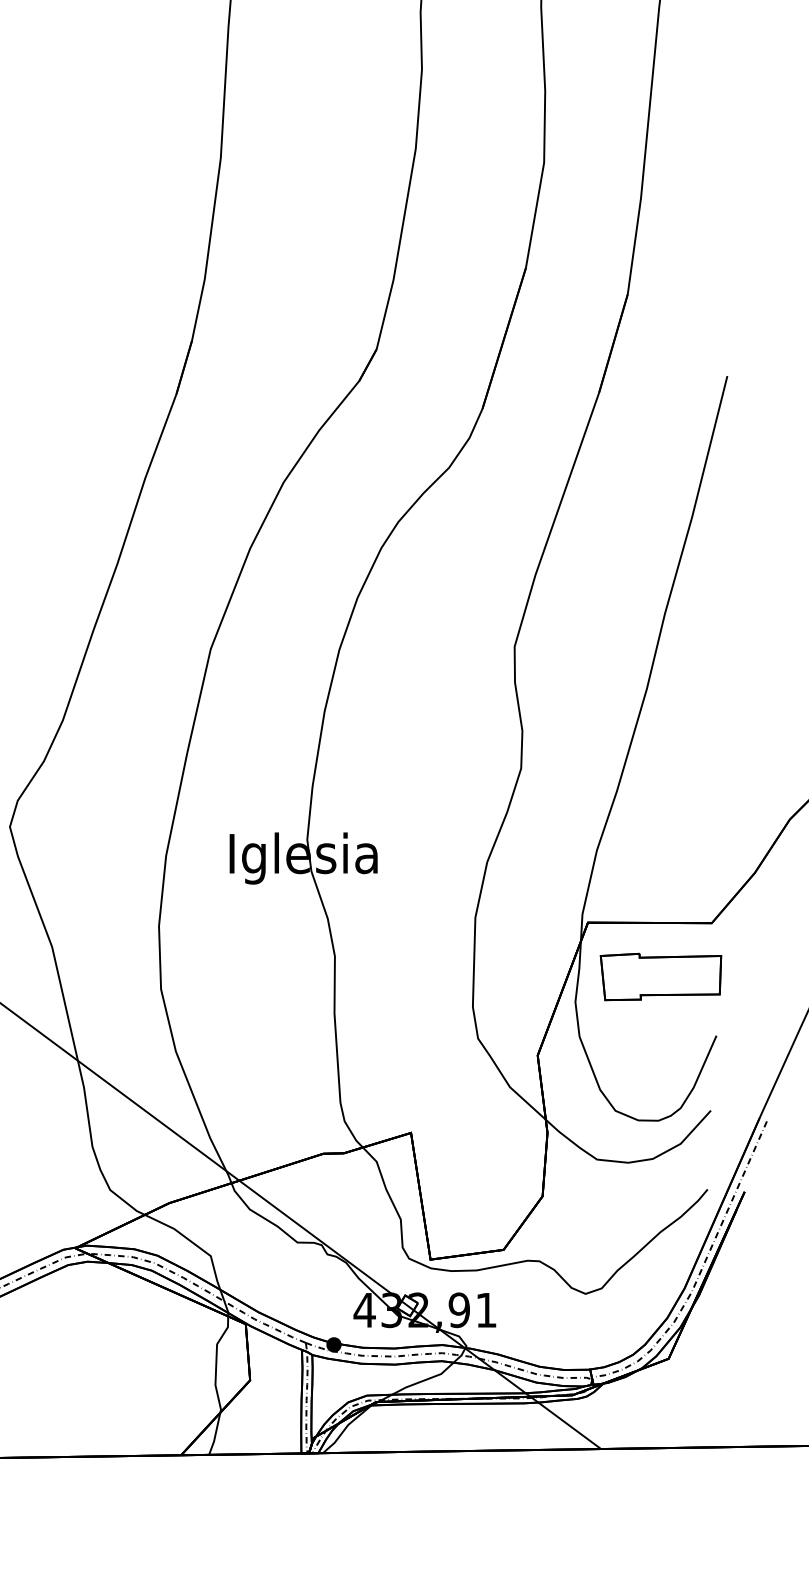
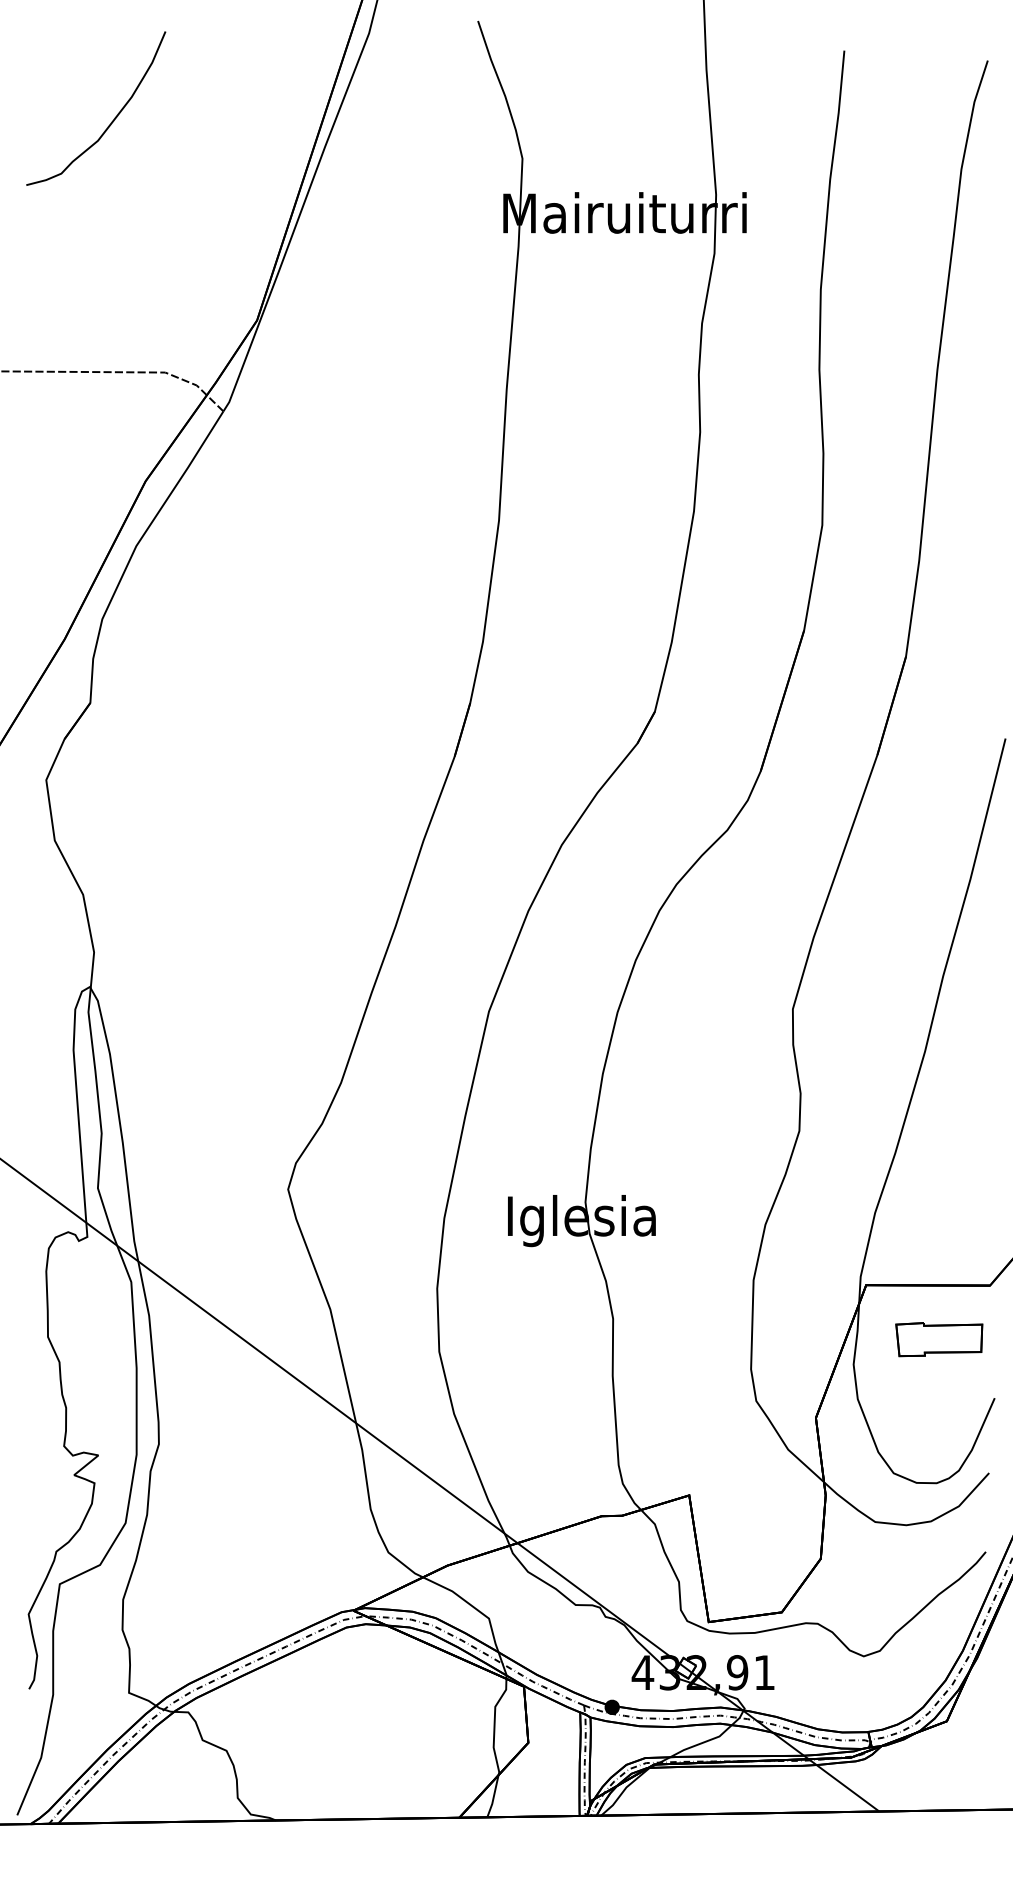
part: (661, 977) -> (939, 1339), size x0.71

